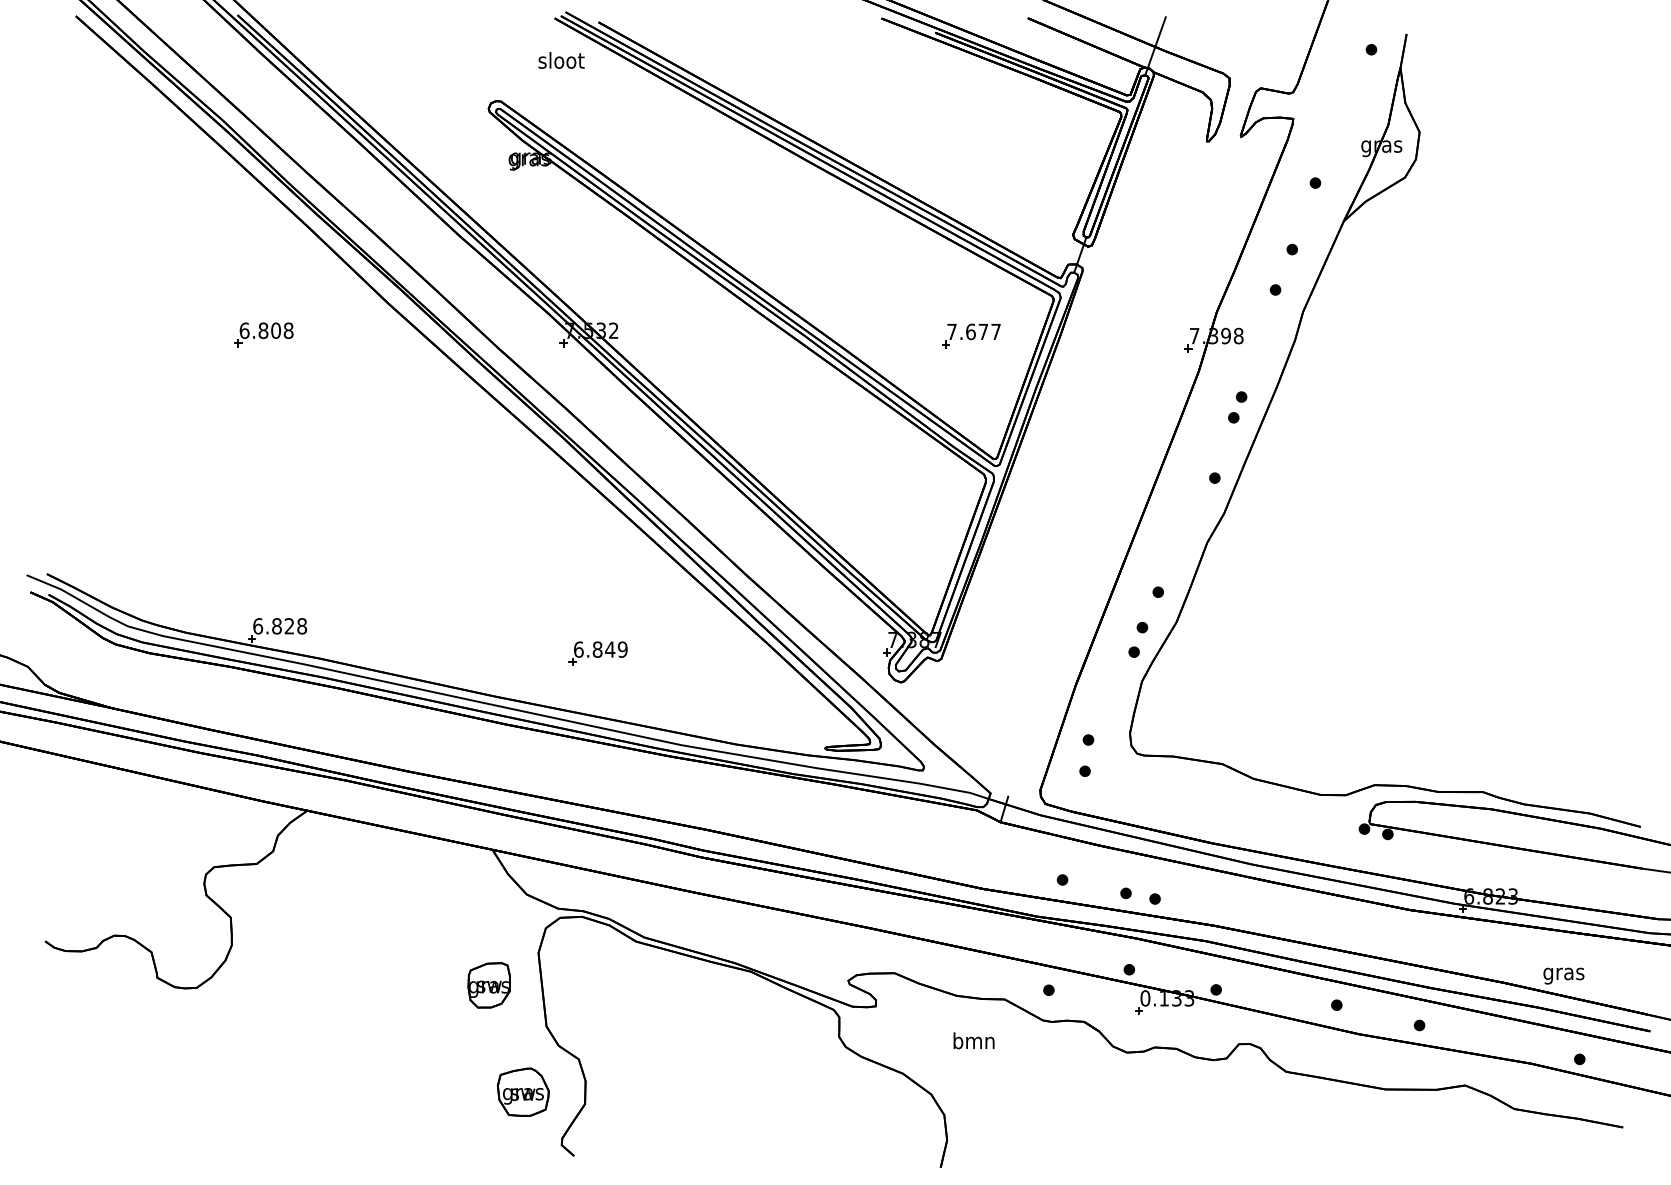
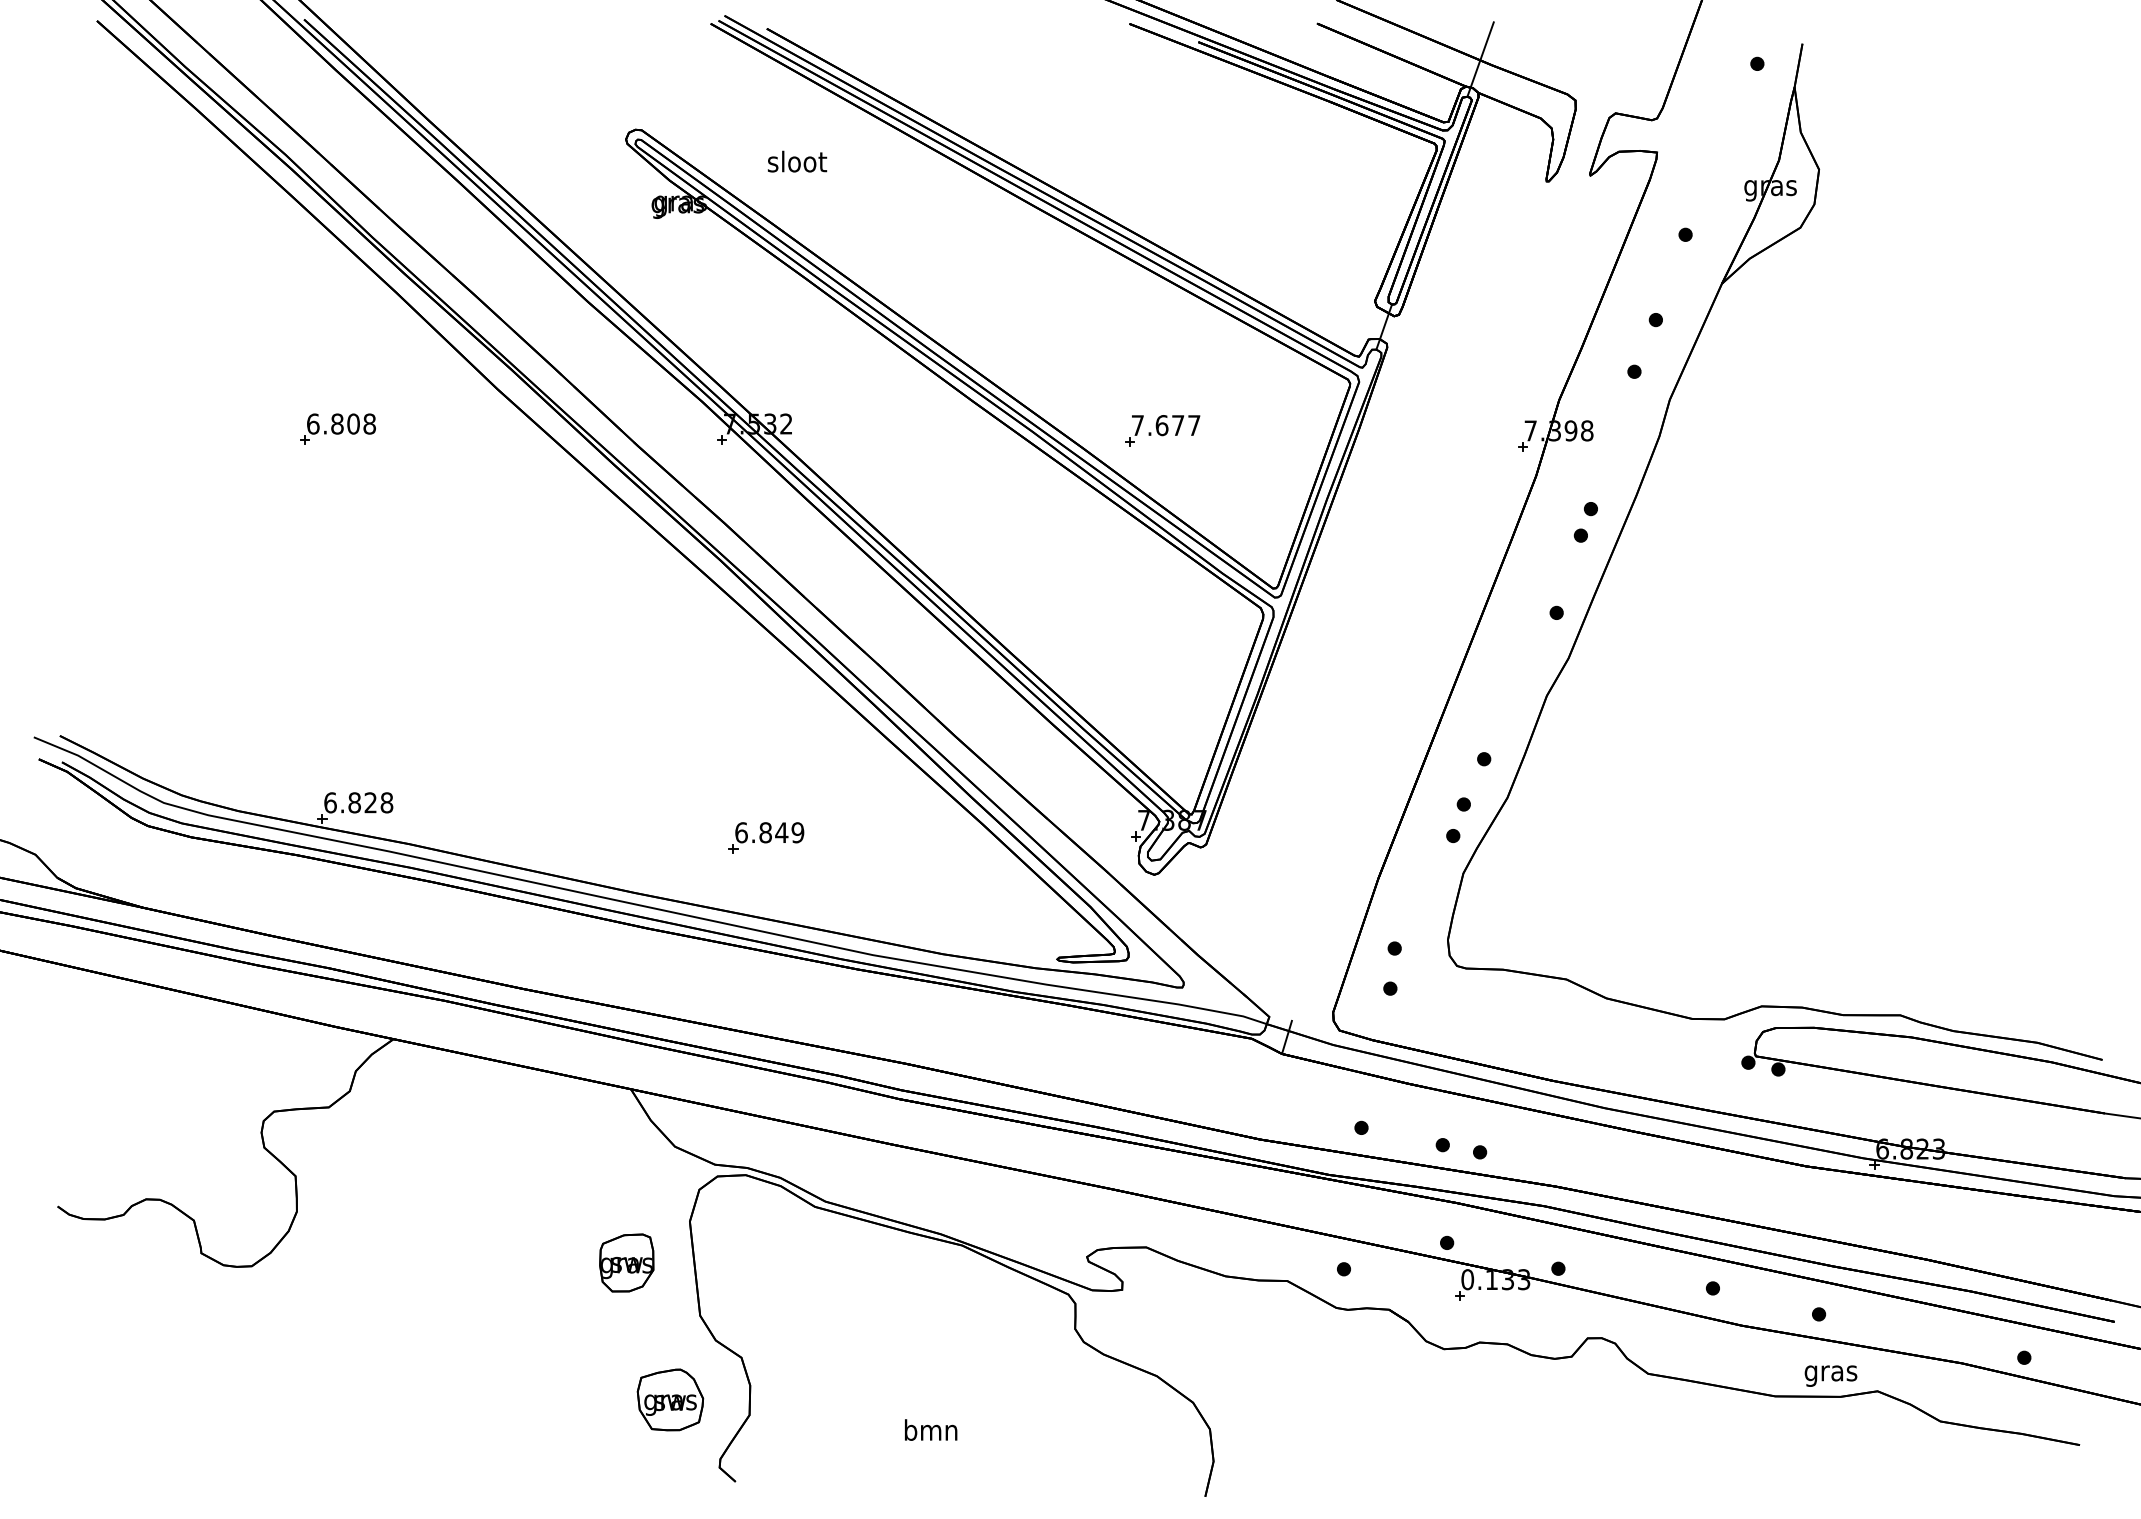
text: (561, 60) -> (797, 161), moved
part: (971, 335) -> (1162, 430), moved
text: (1563, 975) -> (1830, 1375), moved
text: (974, 1040) -> (931, 1429), moved

